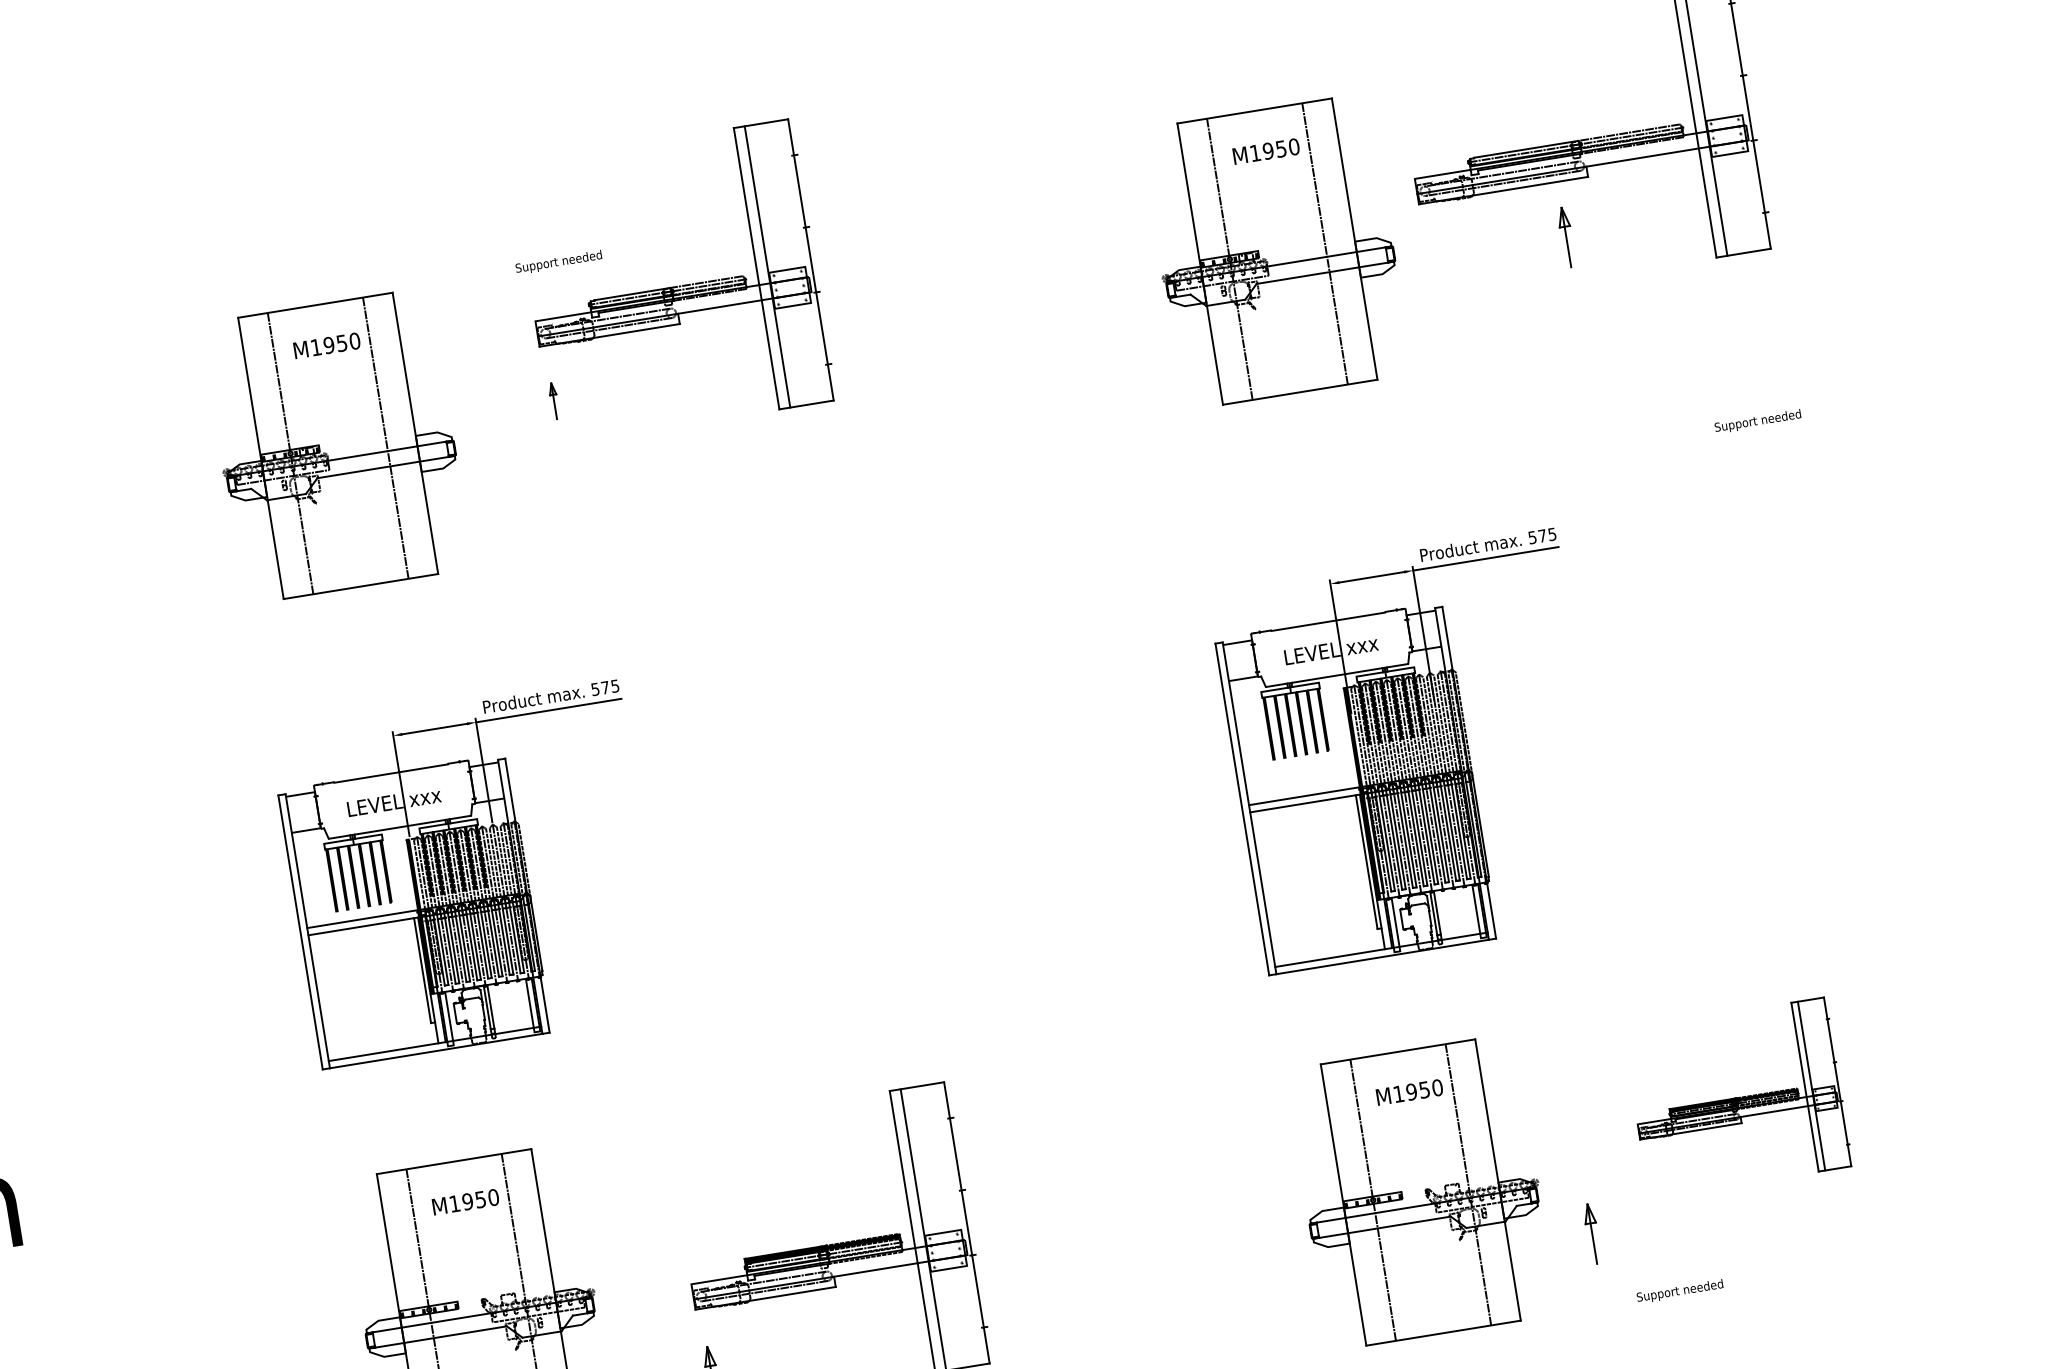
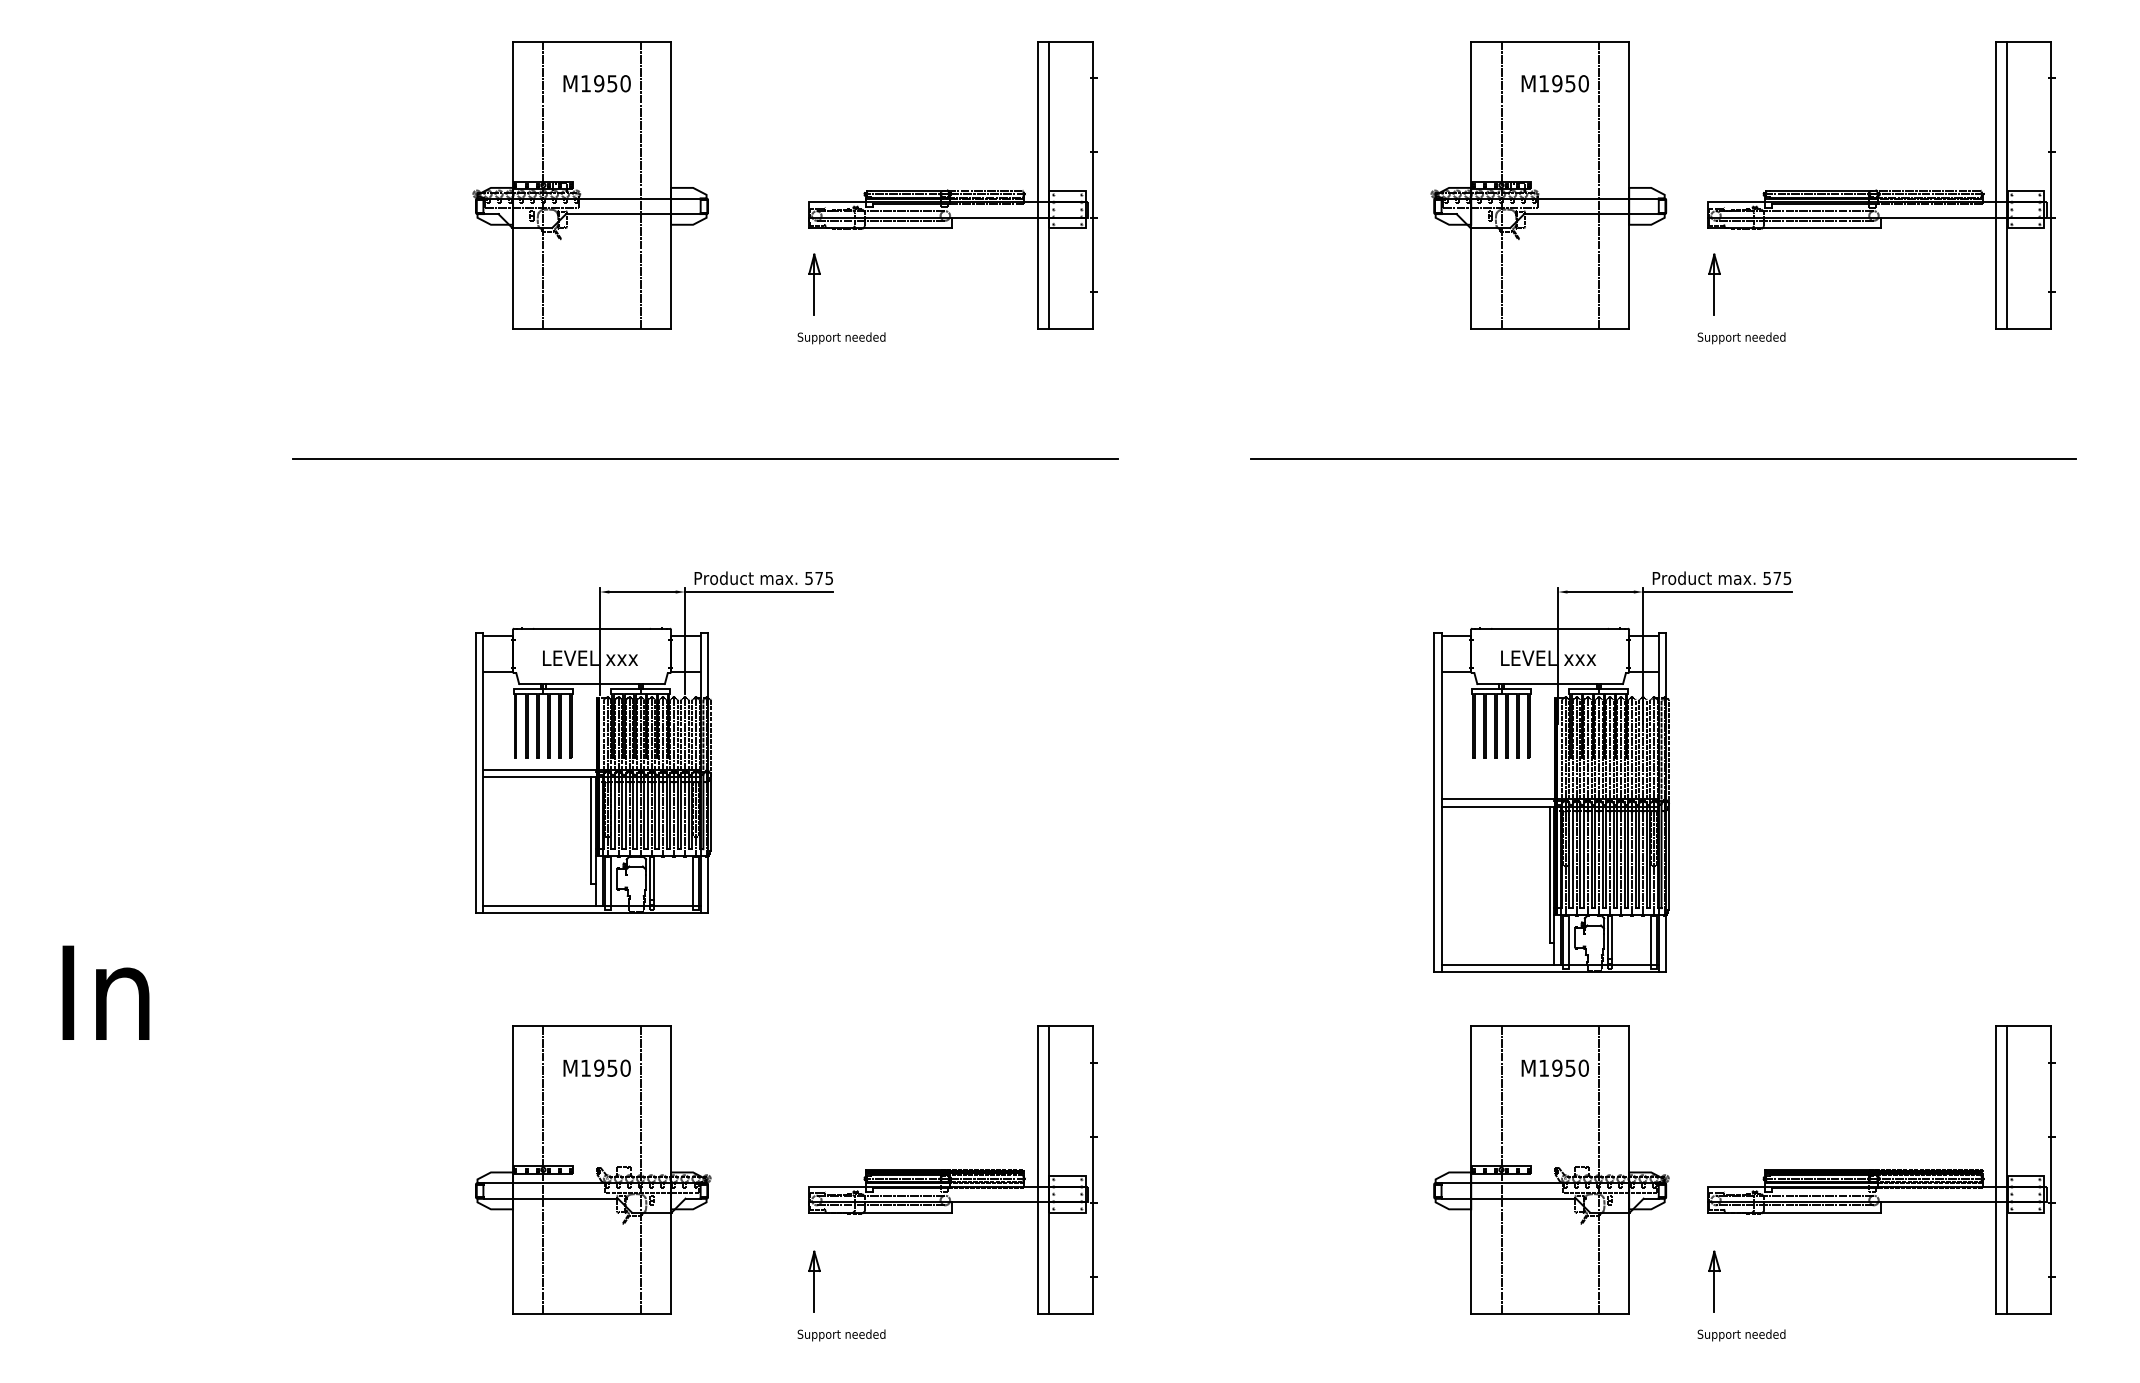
part: (1566, 237) -> (1714, 284), moved
part: (1275, 252) -> (1548, 185), moved
text: (558, 262) -> (841, 338), moved
part: (554, 401) -> (814, 284), size x1.67
text: (1758, 421) -> (1741, 338), moved
line: (1412, 437) -> (1663, 459), added
part: (336, 446) -> (590, 185), moved
line: (475, 589) -> (705, 459), added
part: (1737, 1097) -> (1881, 1169), size x1.67
part: (1422, 1191) -> (1551, 1169), moved
text: (1680, 1291) -> (1741, 1335), moved

